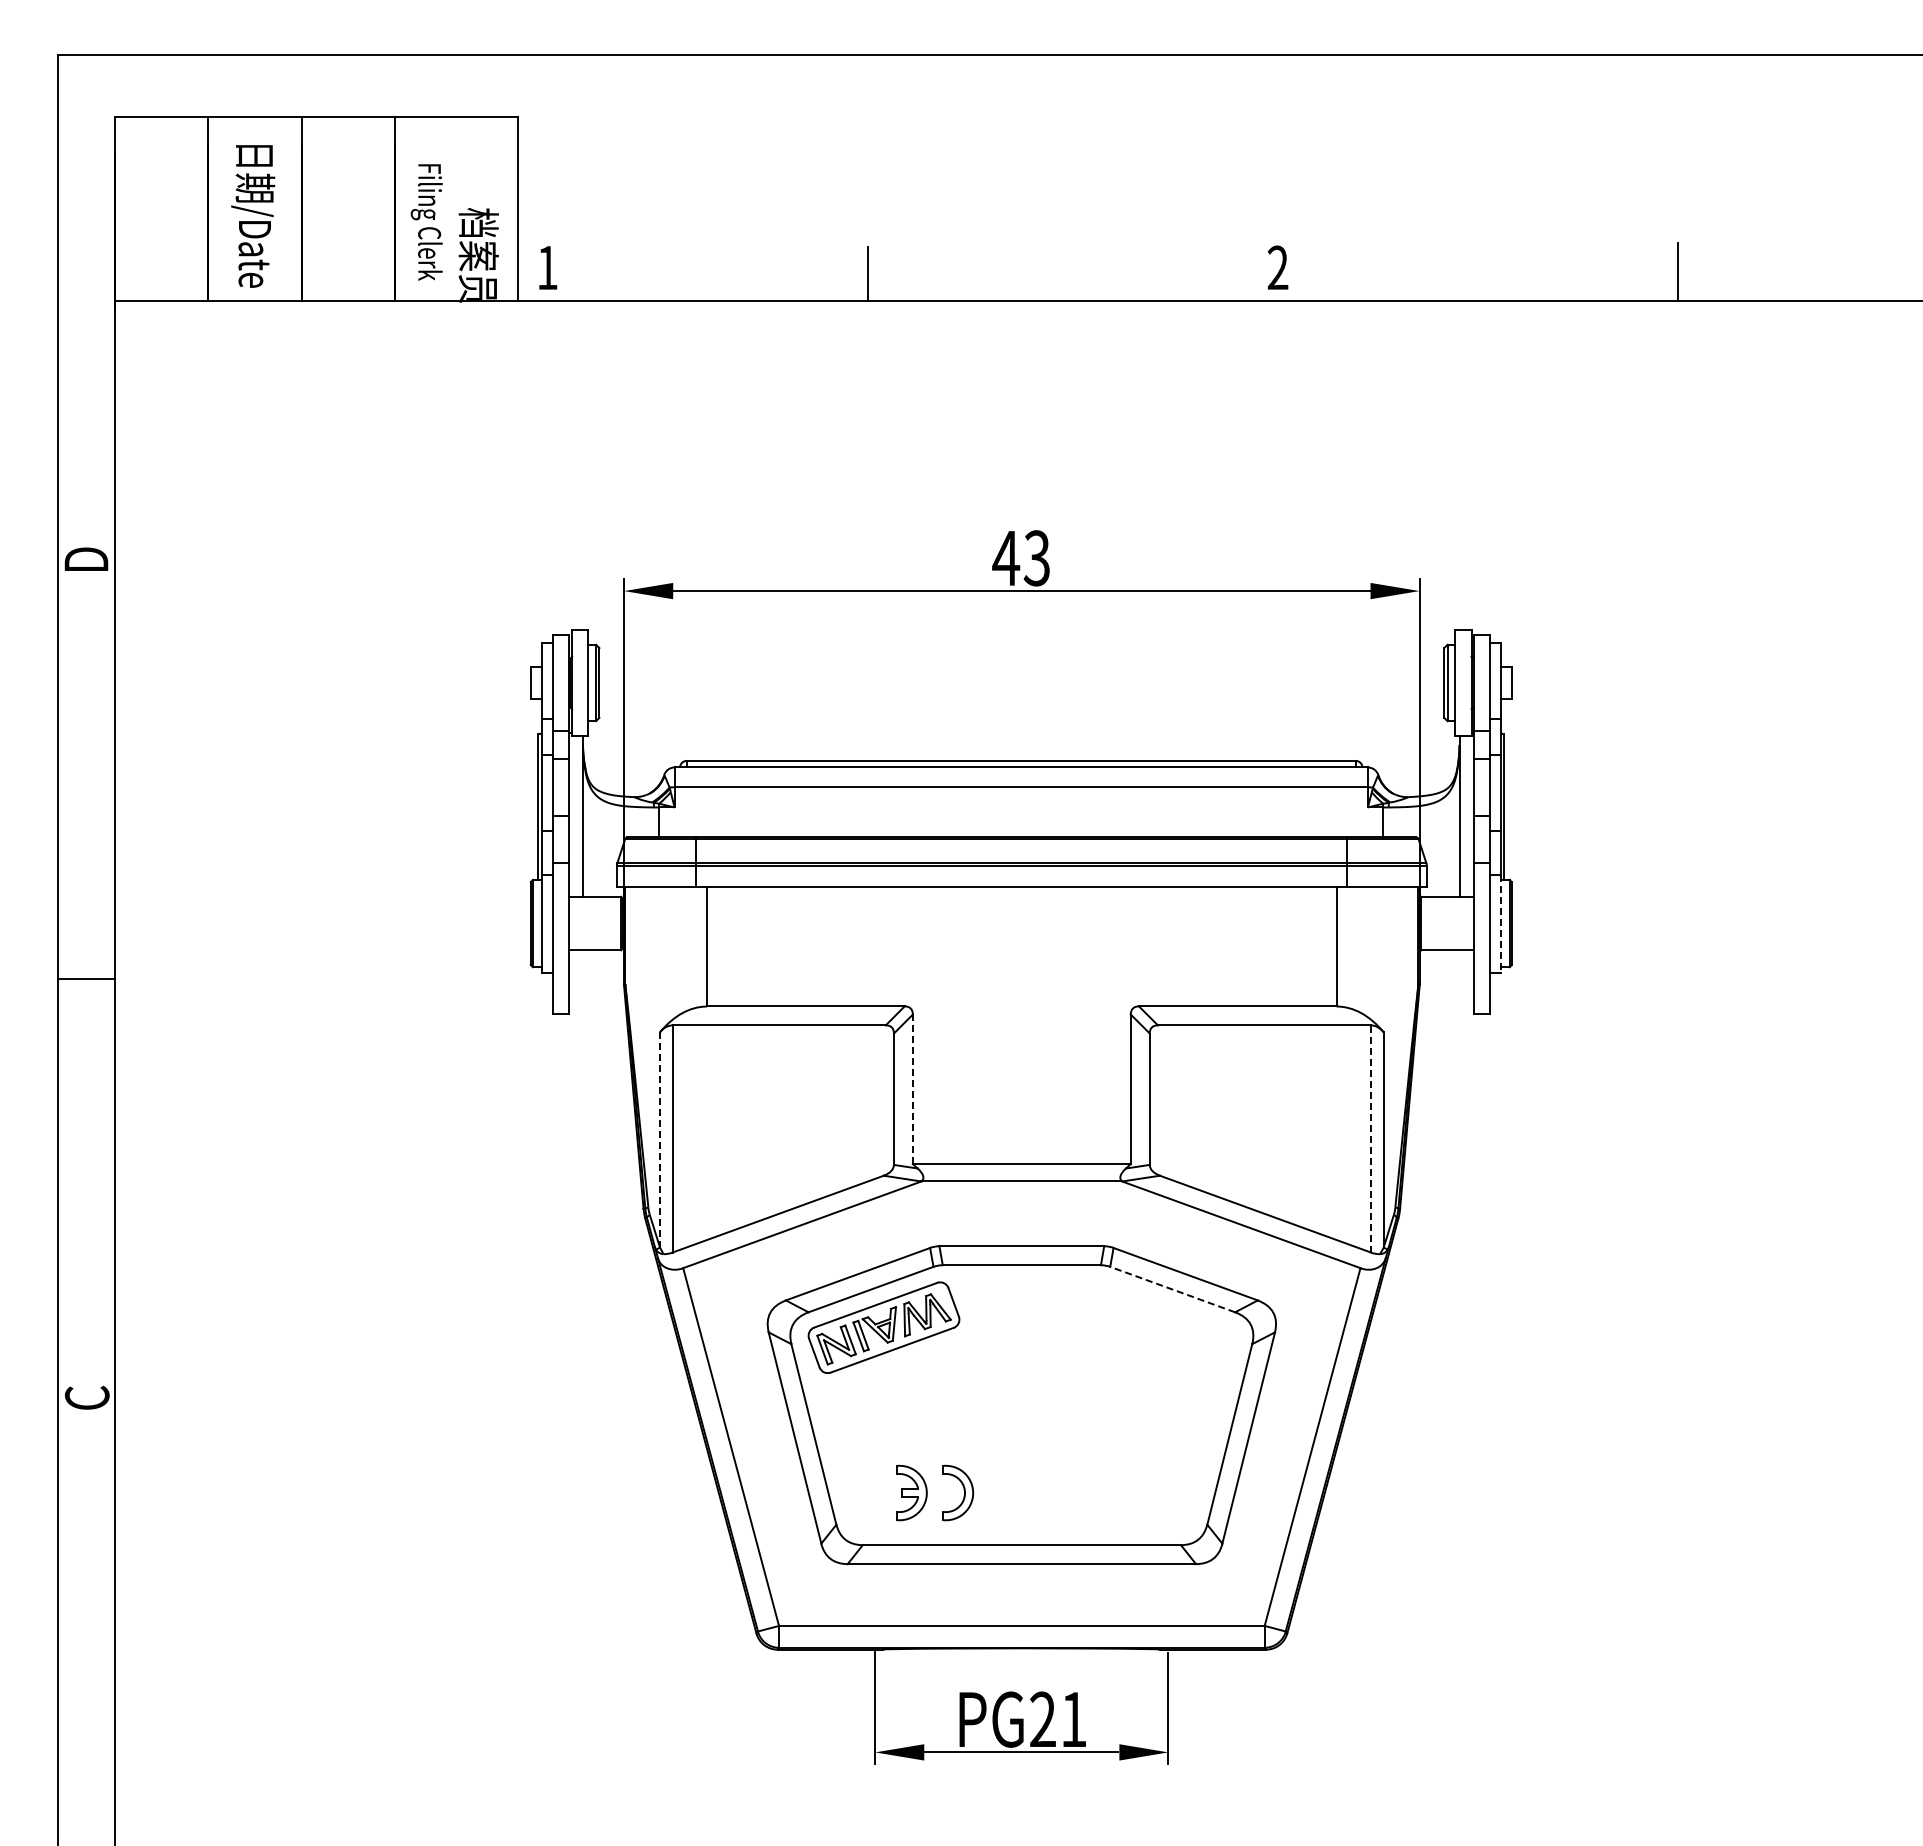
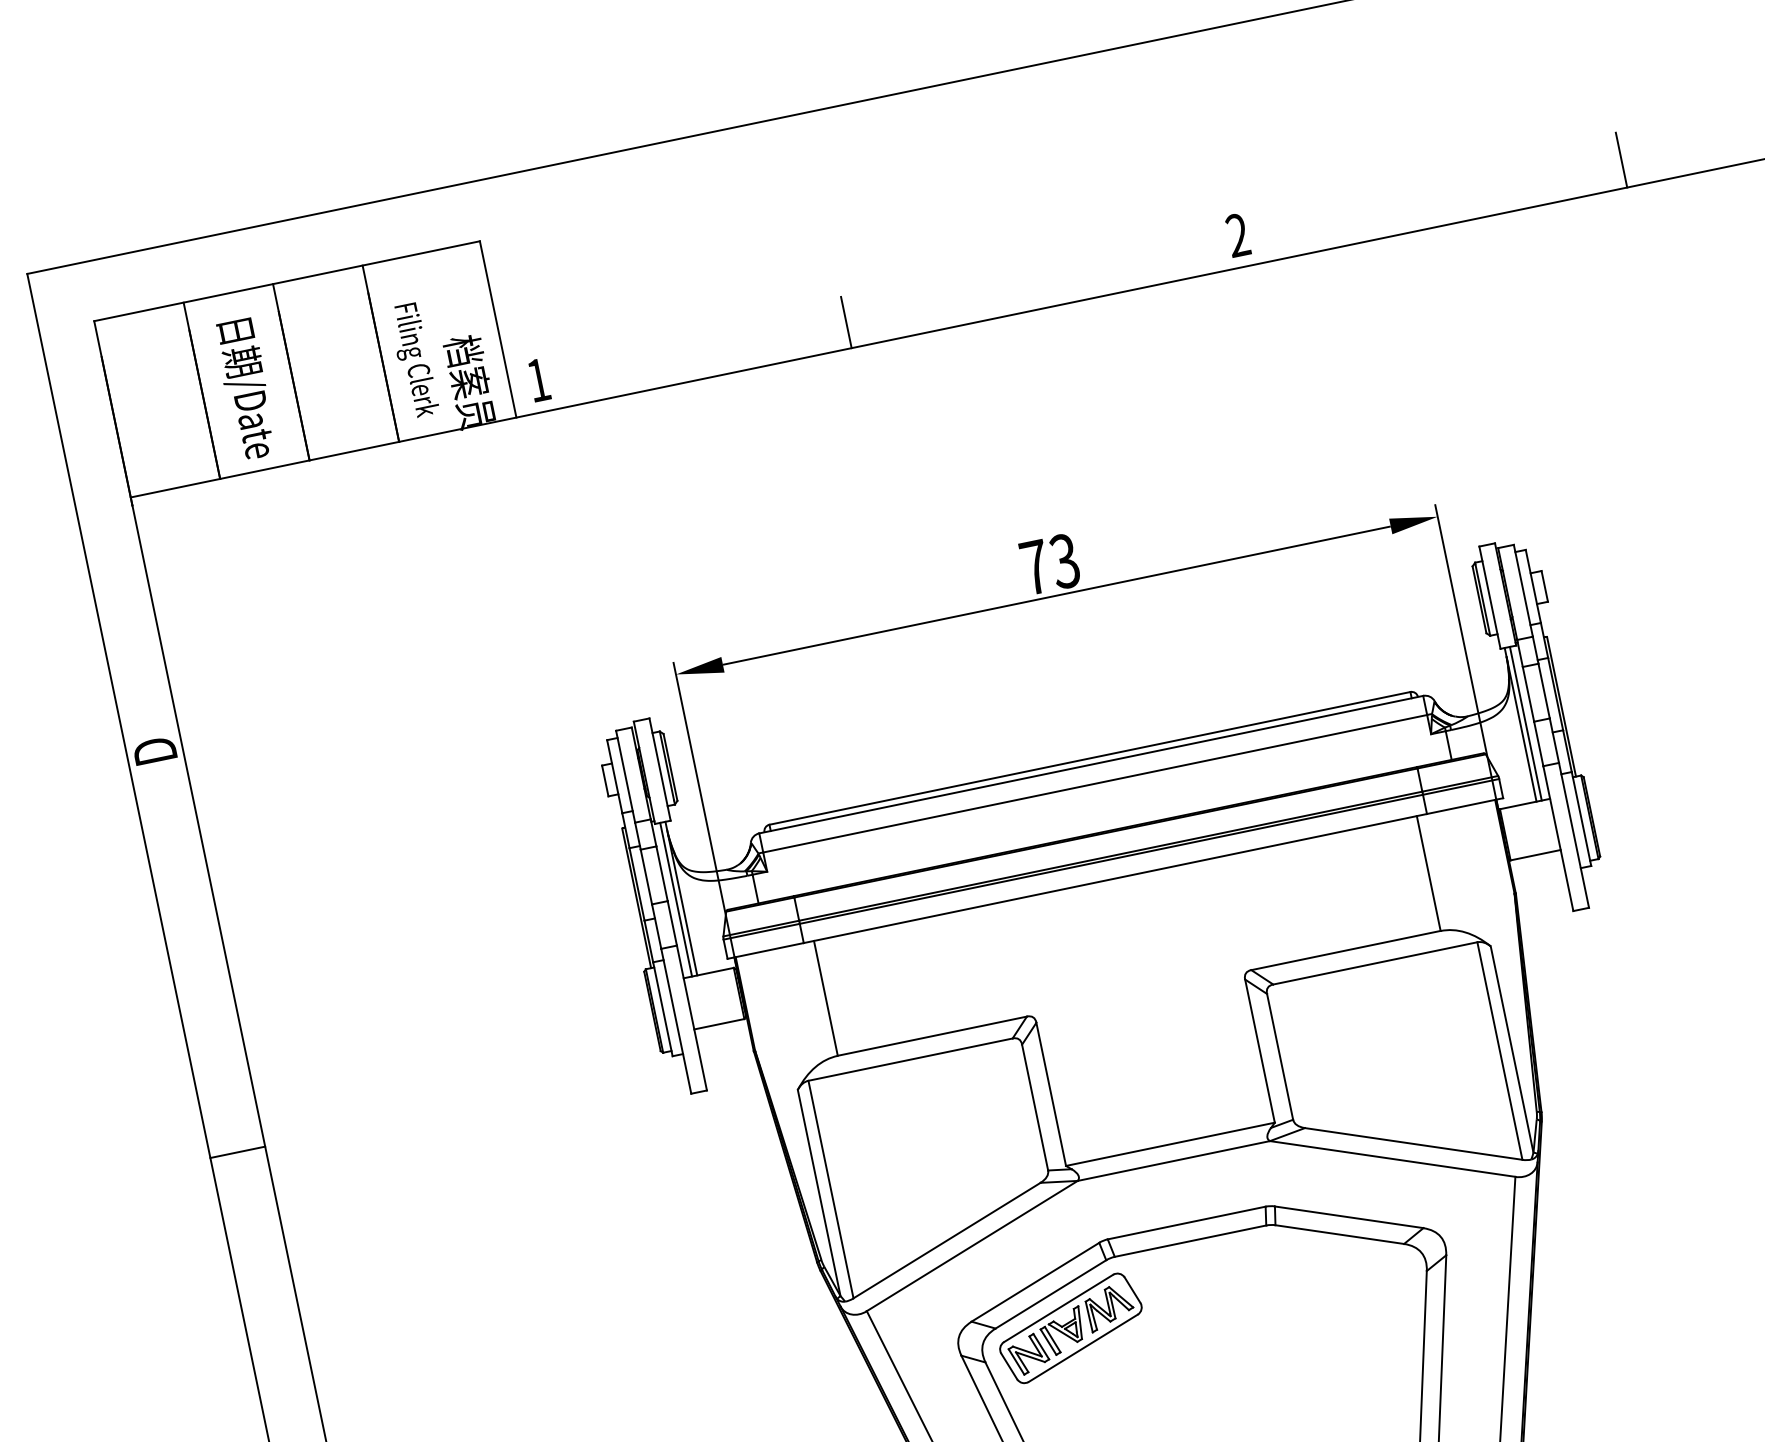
text: (1006, 558) -> (1035, 567), 43 -> 73
line: (577, 816) -> (676, 899), added
line: (1464, 816) -> (1525, 723), added
line: (1500, 924) -> (1581, 819), dashed -> solid
line: (912, 1089) -> (1050, 1094), dashed -> solid
line: (1371, 1138) -> (1500, 1050), dashed -> solid
line: (660, 1139) -> (819, 1192), dashed -> solid
line: (1172, 1289) -> (1339, 1234), dashed -> solid

